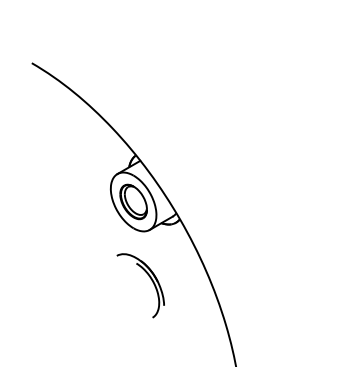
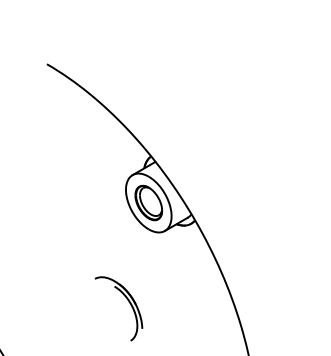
part: (150, 279) -> (128, 302), moved

